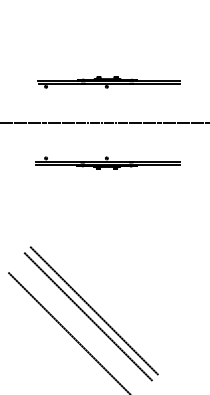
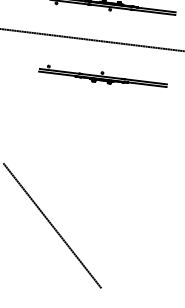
line: (94, 310) -> (75, 206), removed
line: (88, 316) -> (69, 210), removed

